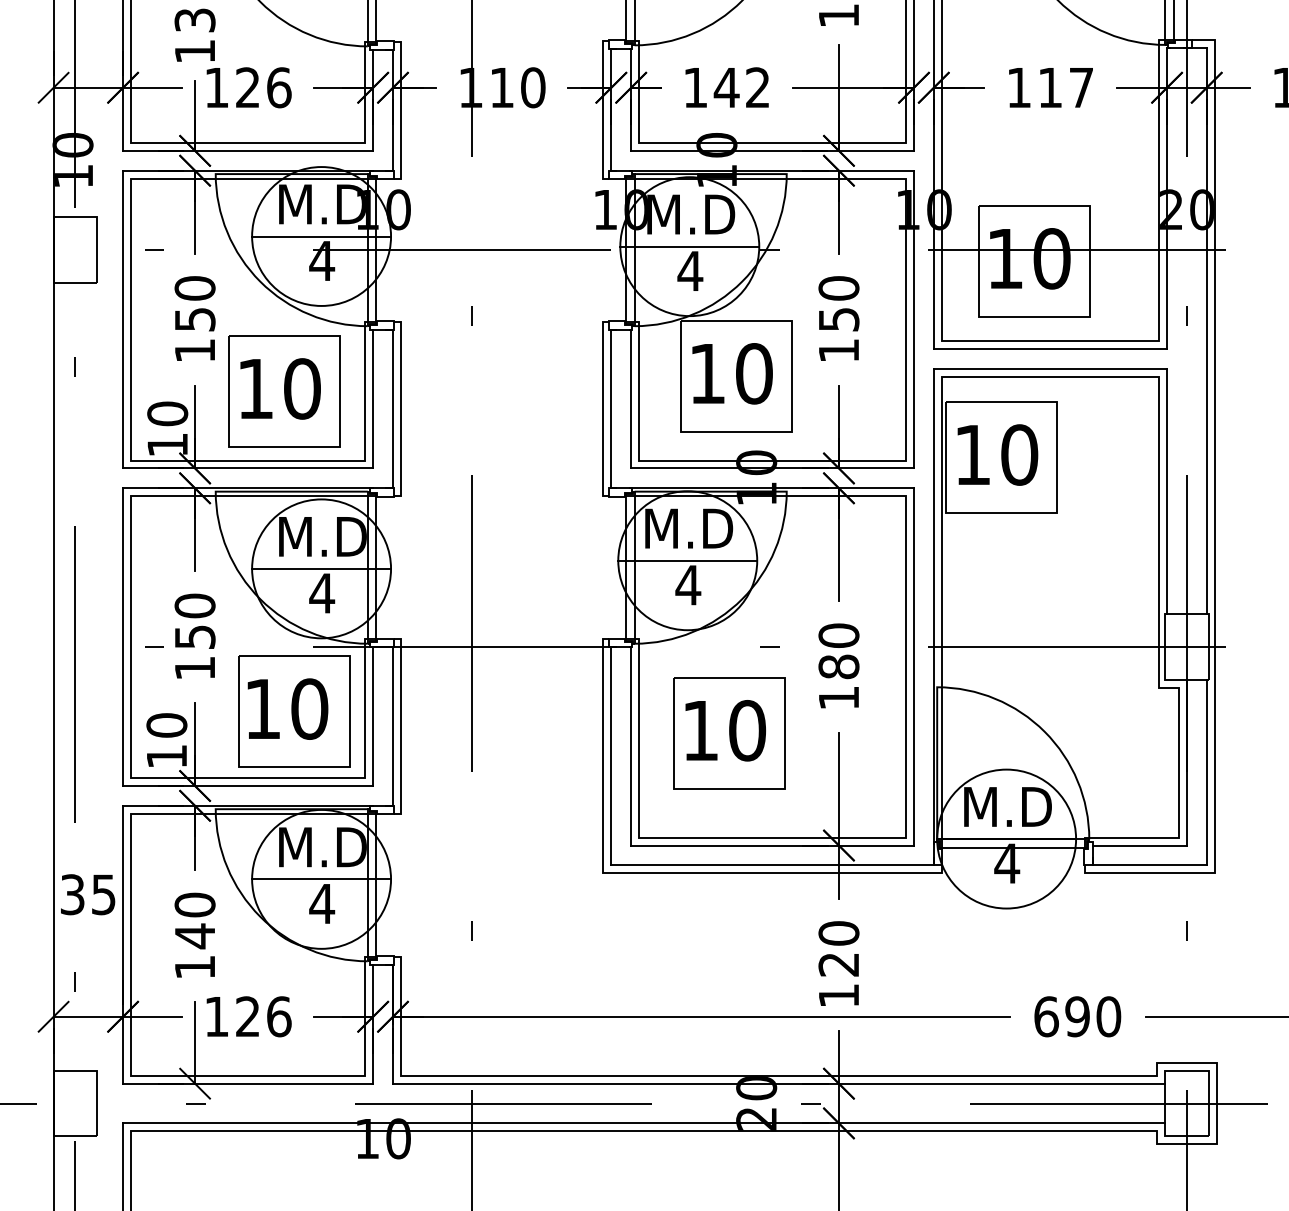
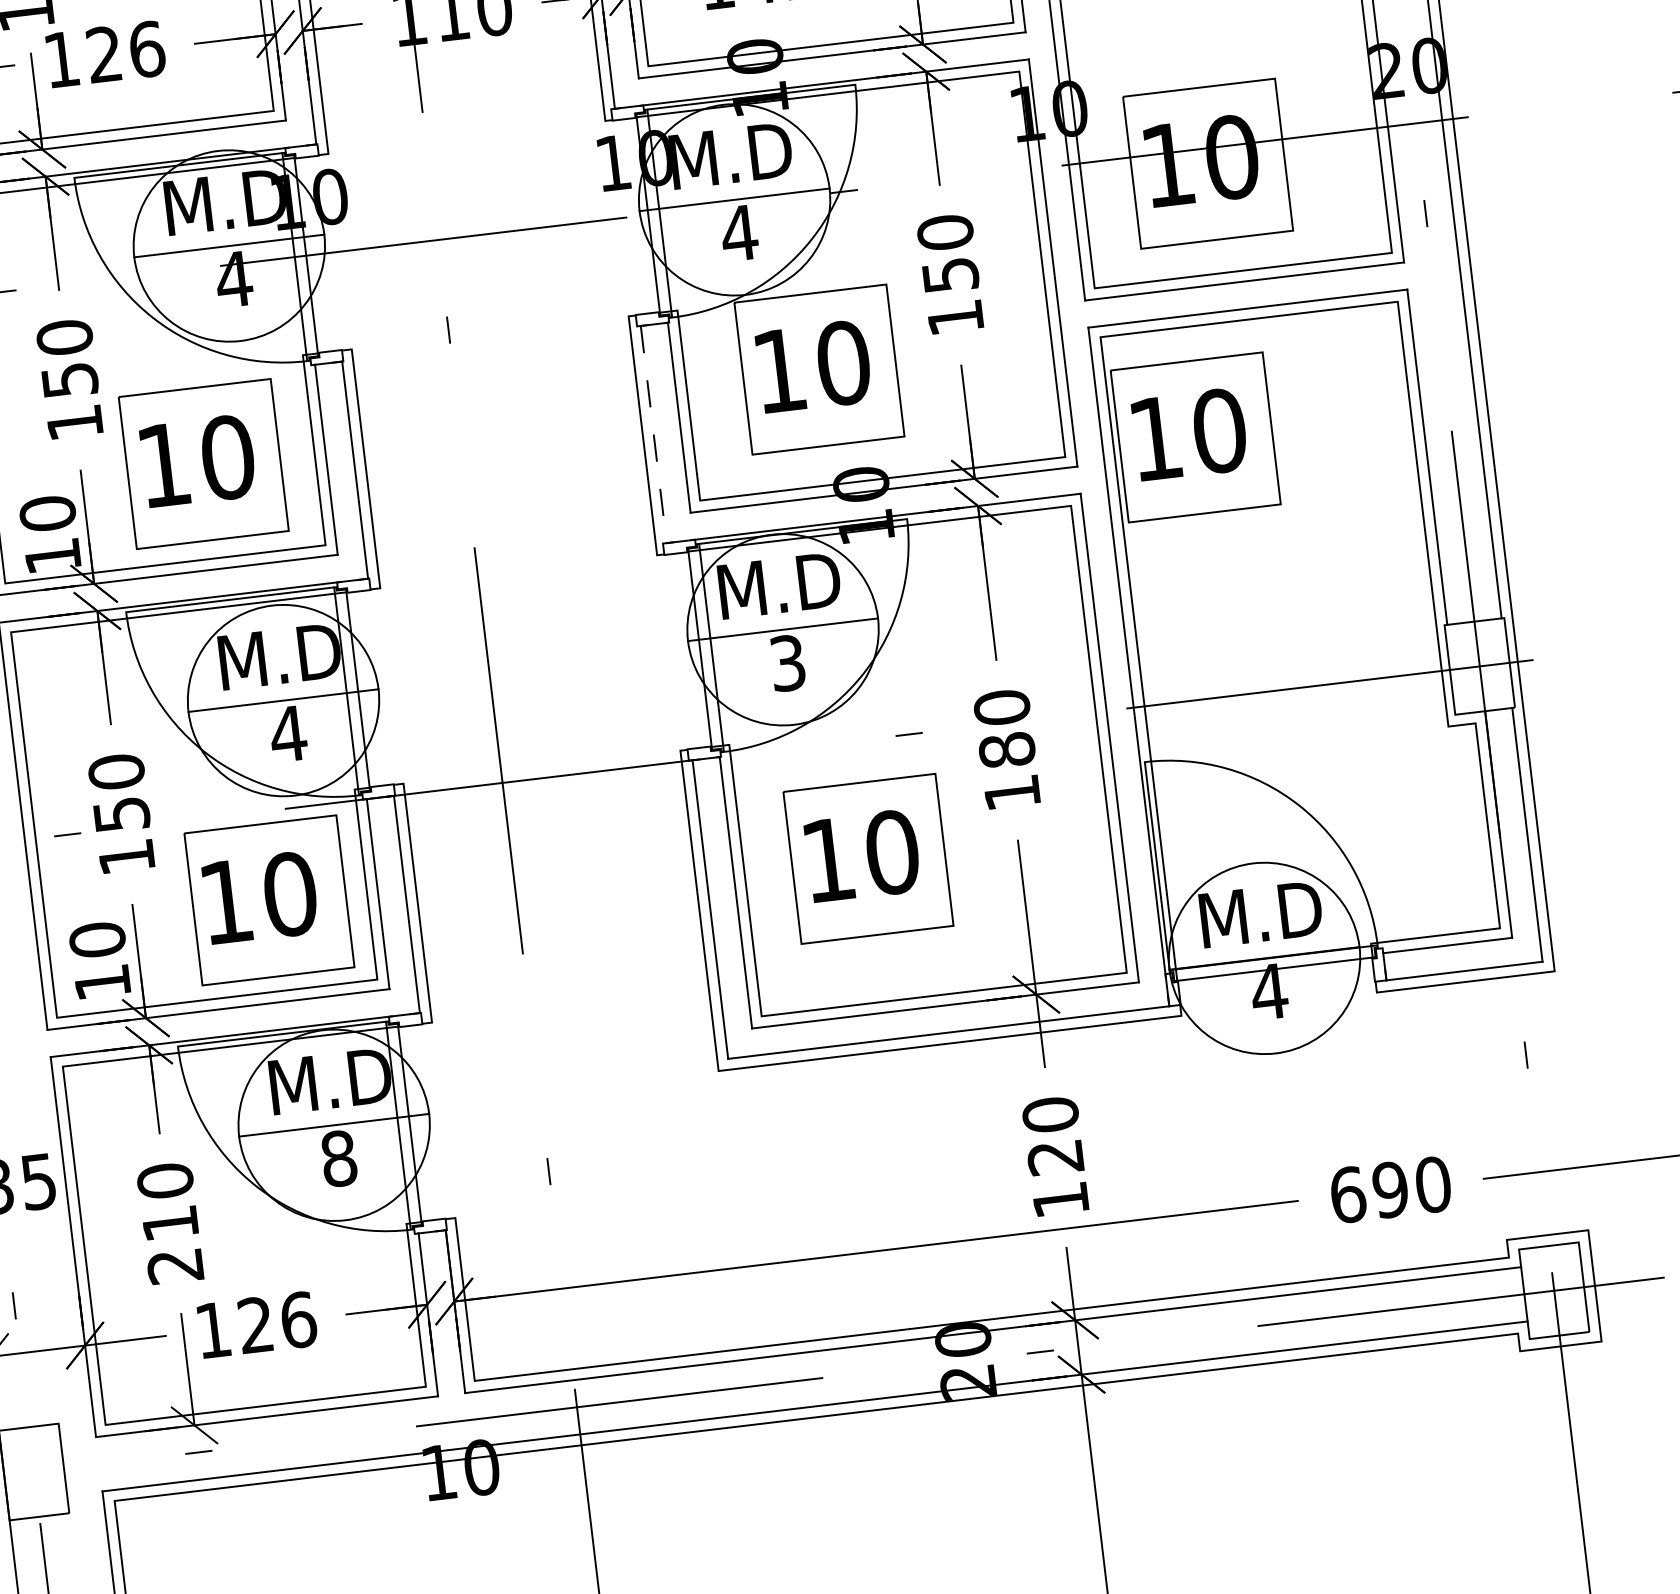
line: (611, 409) -> (654, 435), solid -> dashed
text: (688, 584) -> (787, 662), 4 -> 3
text: (322, 903) -> (339, 1158), 4 -> 8
text: (194, 951) -> (172, 1244), 140 -> 210

